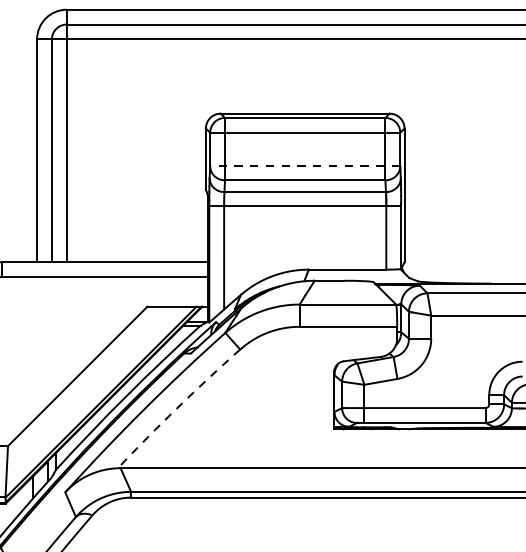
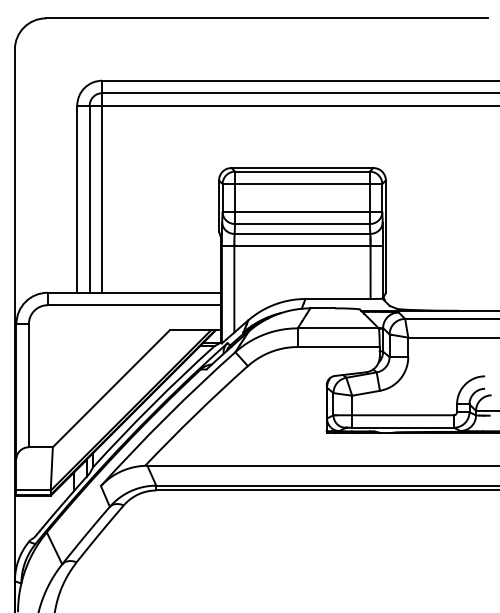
line: (305, 166) -> (302, 212), dashed -> solid
arc: (177, 407) -> (195, 414), dashed -> solid

